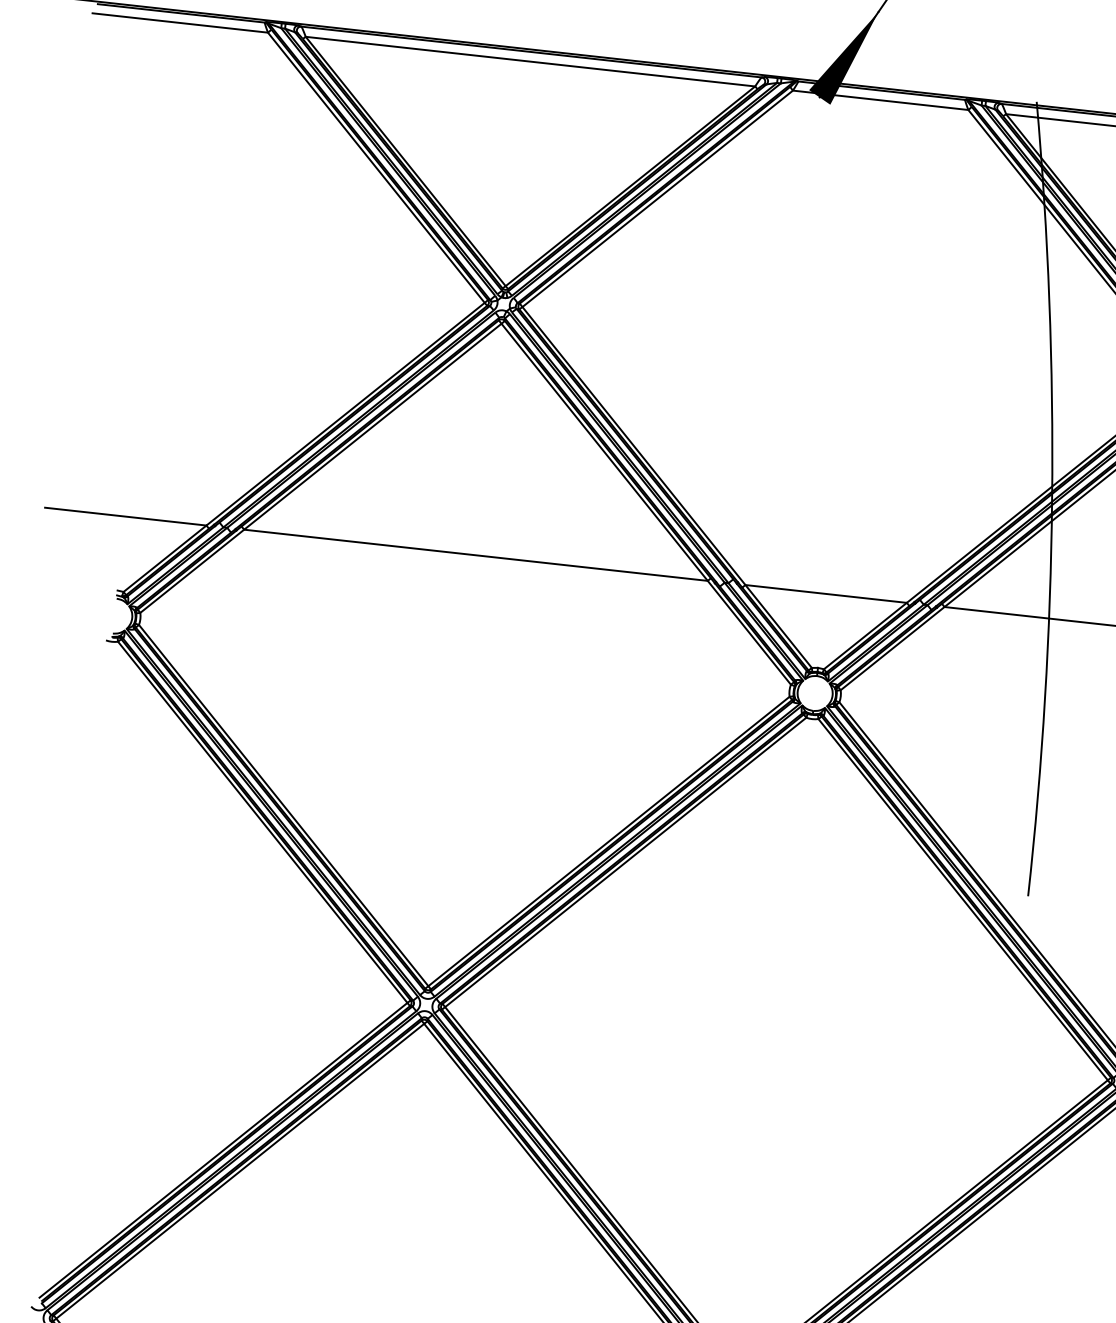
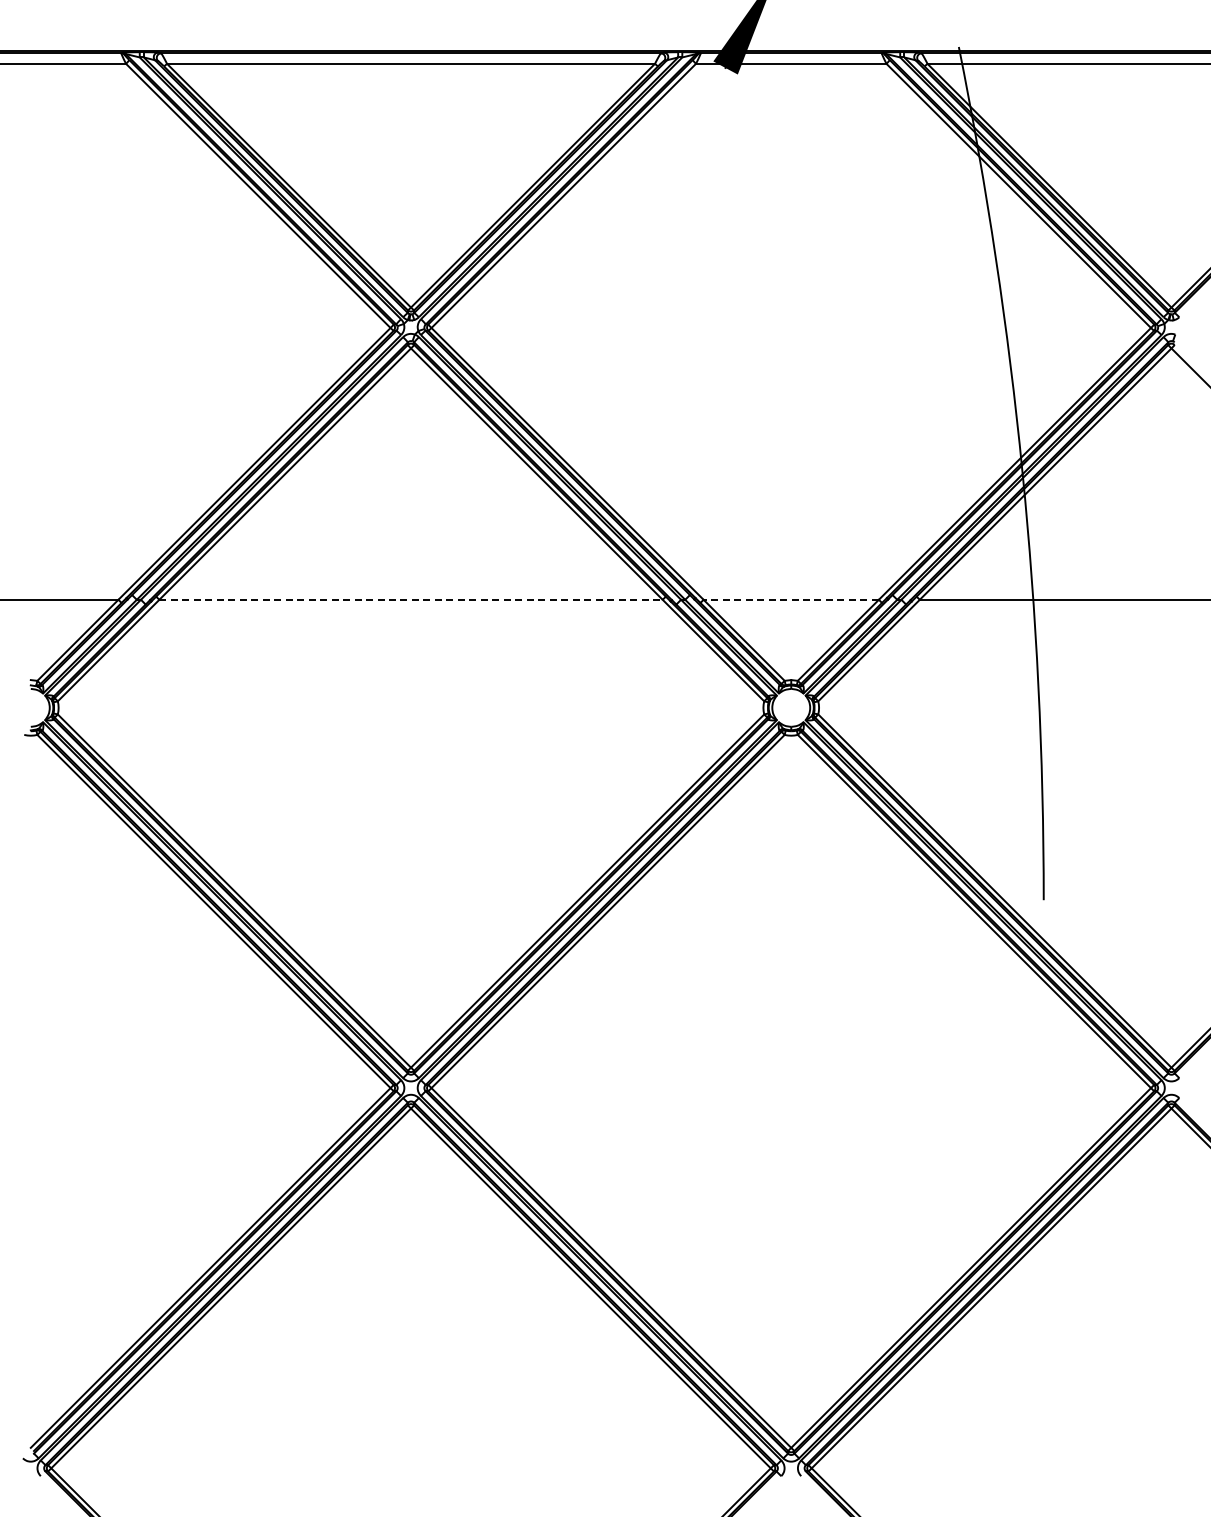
line: (476, 555) -> (411, 599), solid -> dashed
line: (826, 593) -> (791, 599), solid -> dashed

